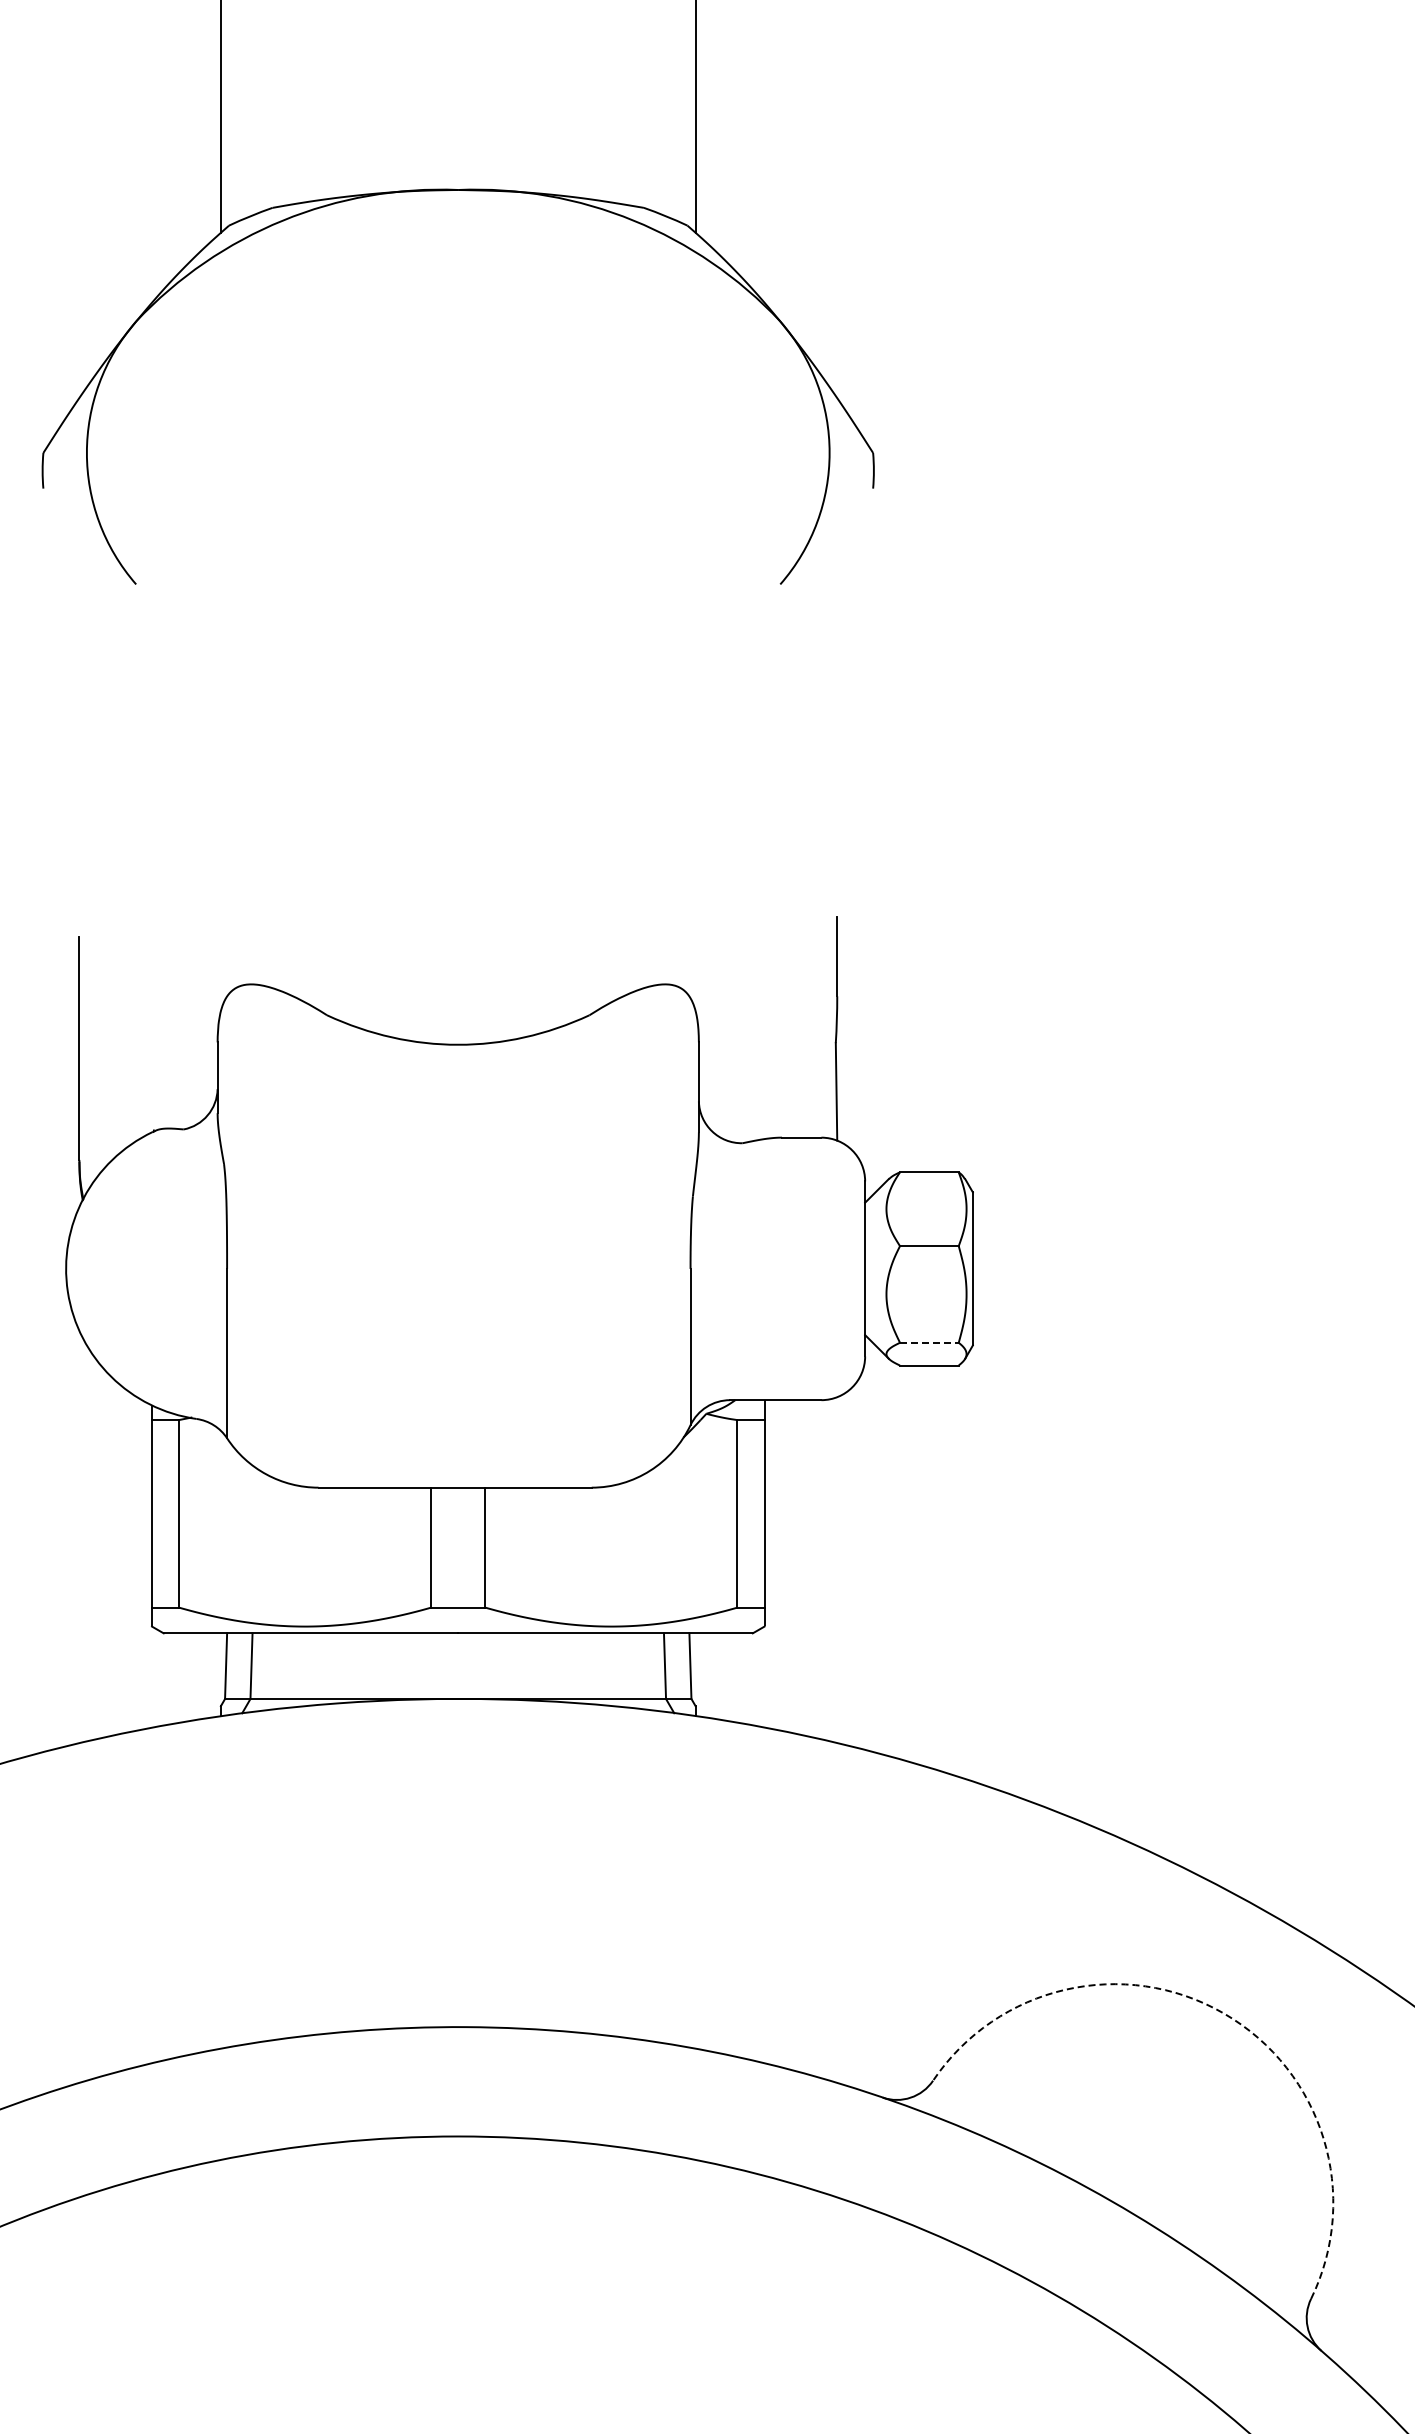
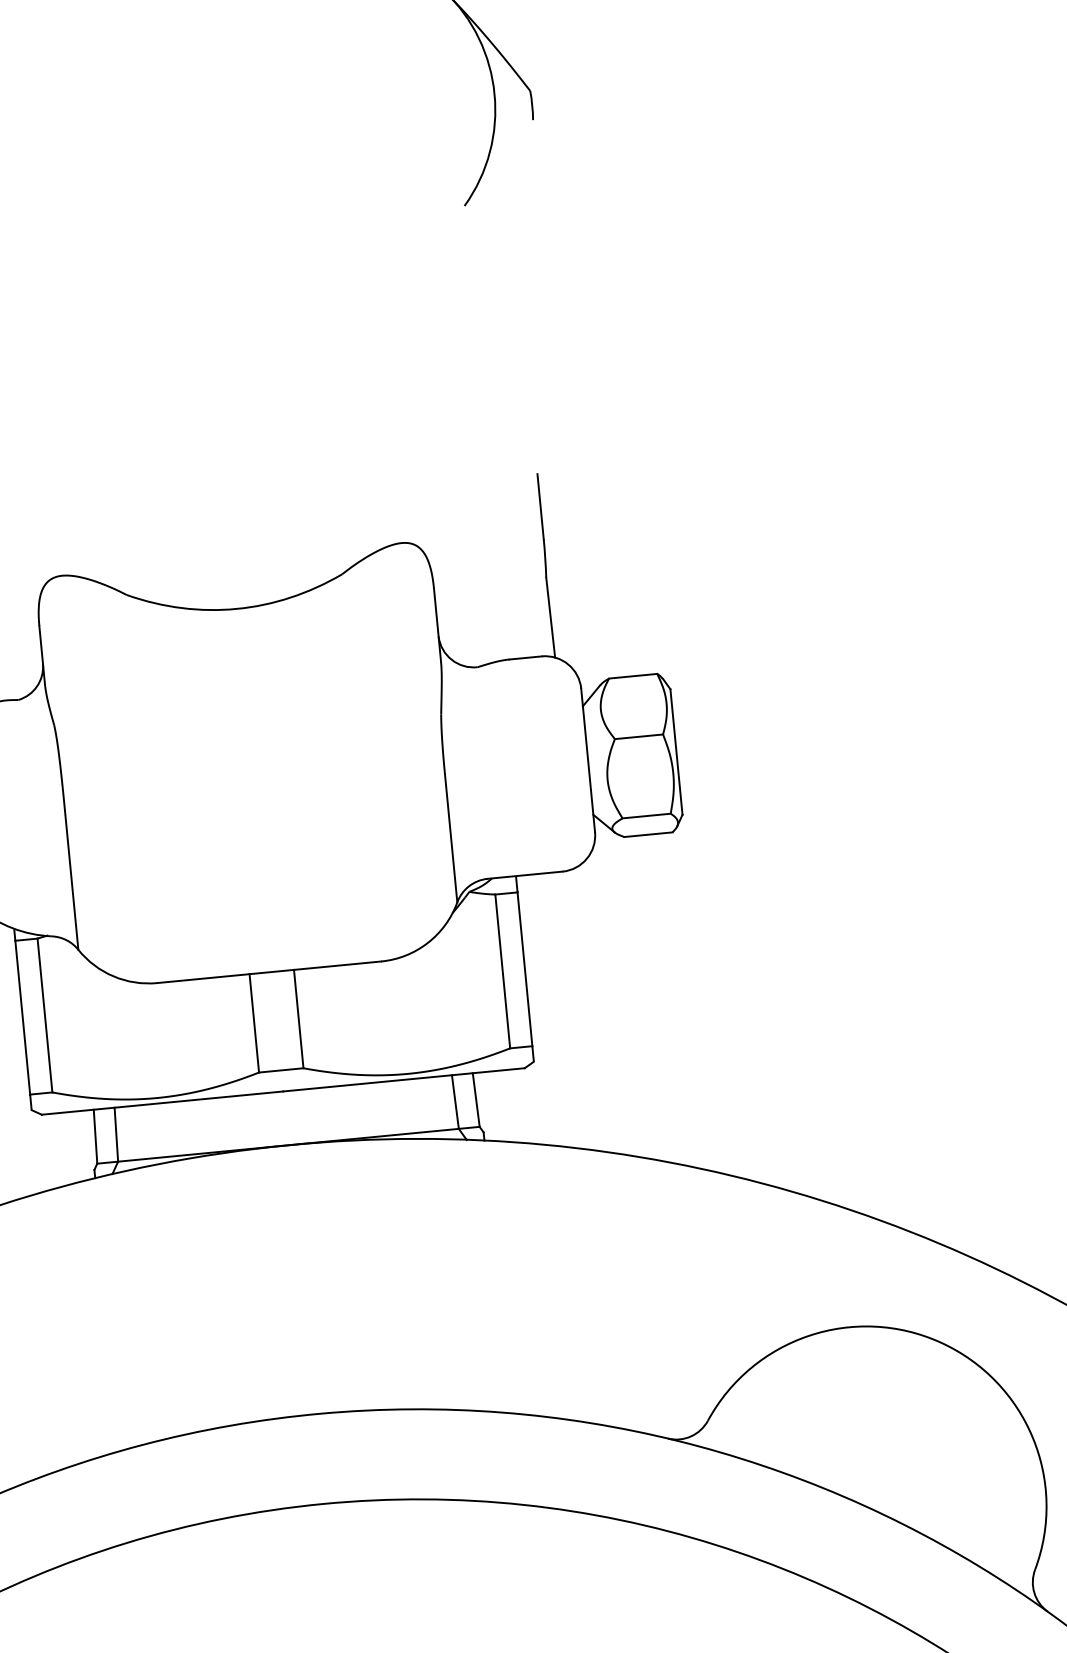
line: (929, 1342) -> (646, 815), dashed -> solid
arc: (1223, 2013) -> (940, 1342), dashed -> solid

